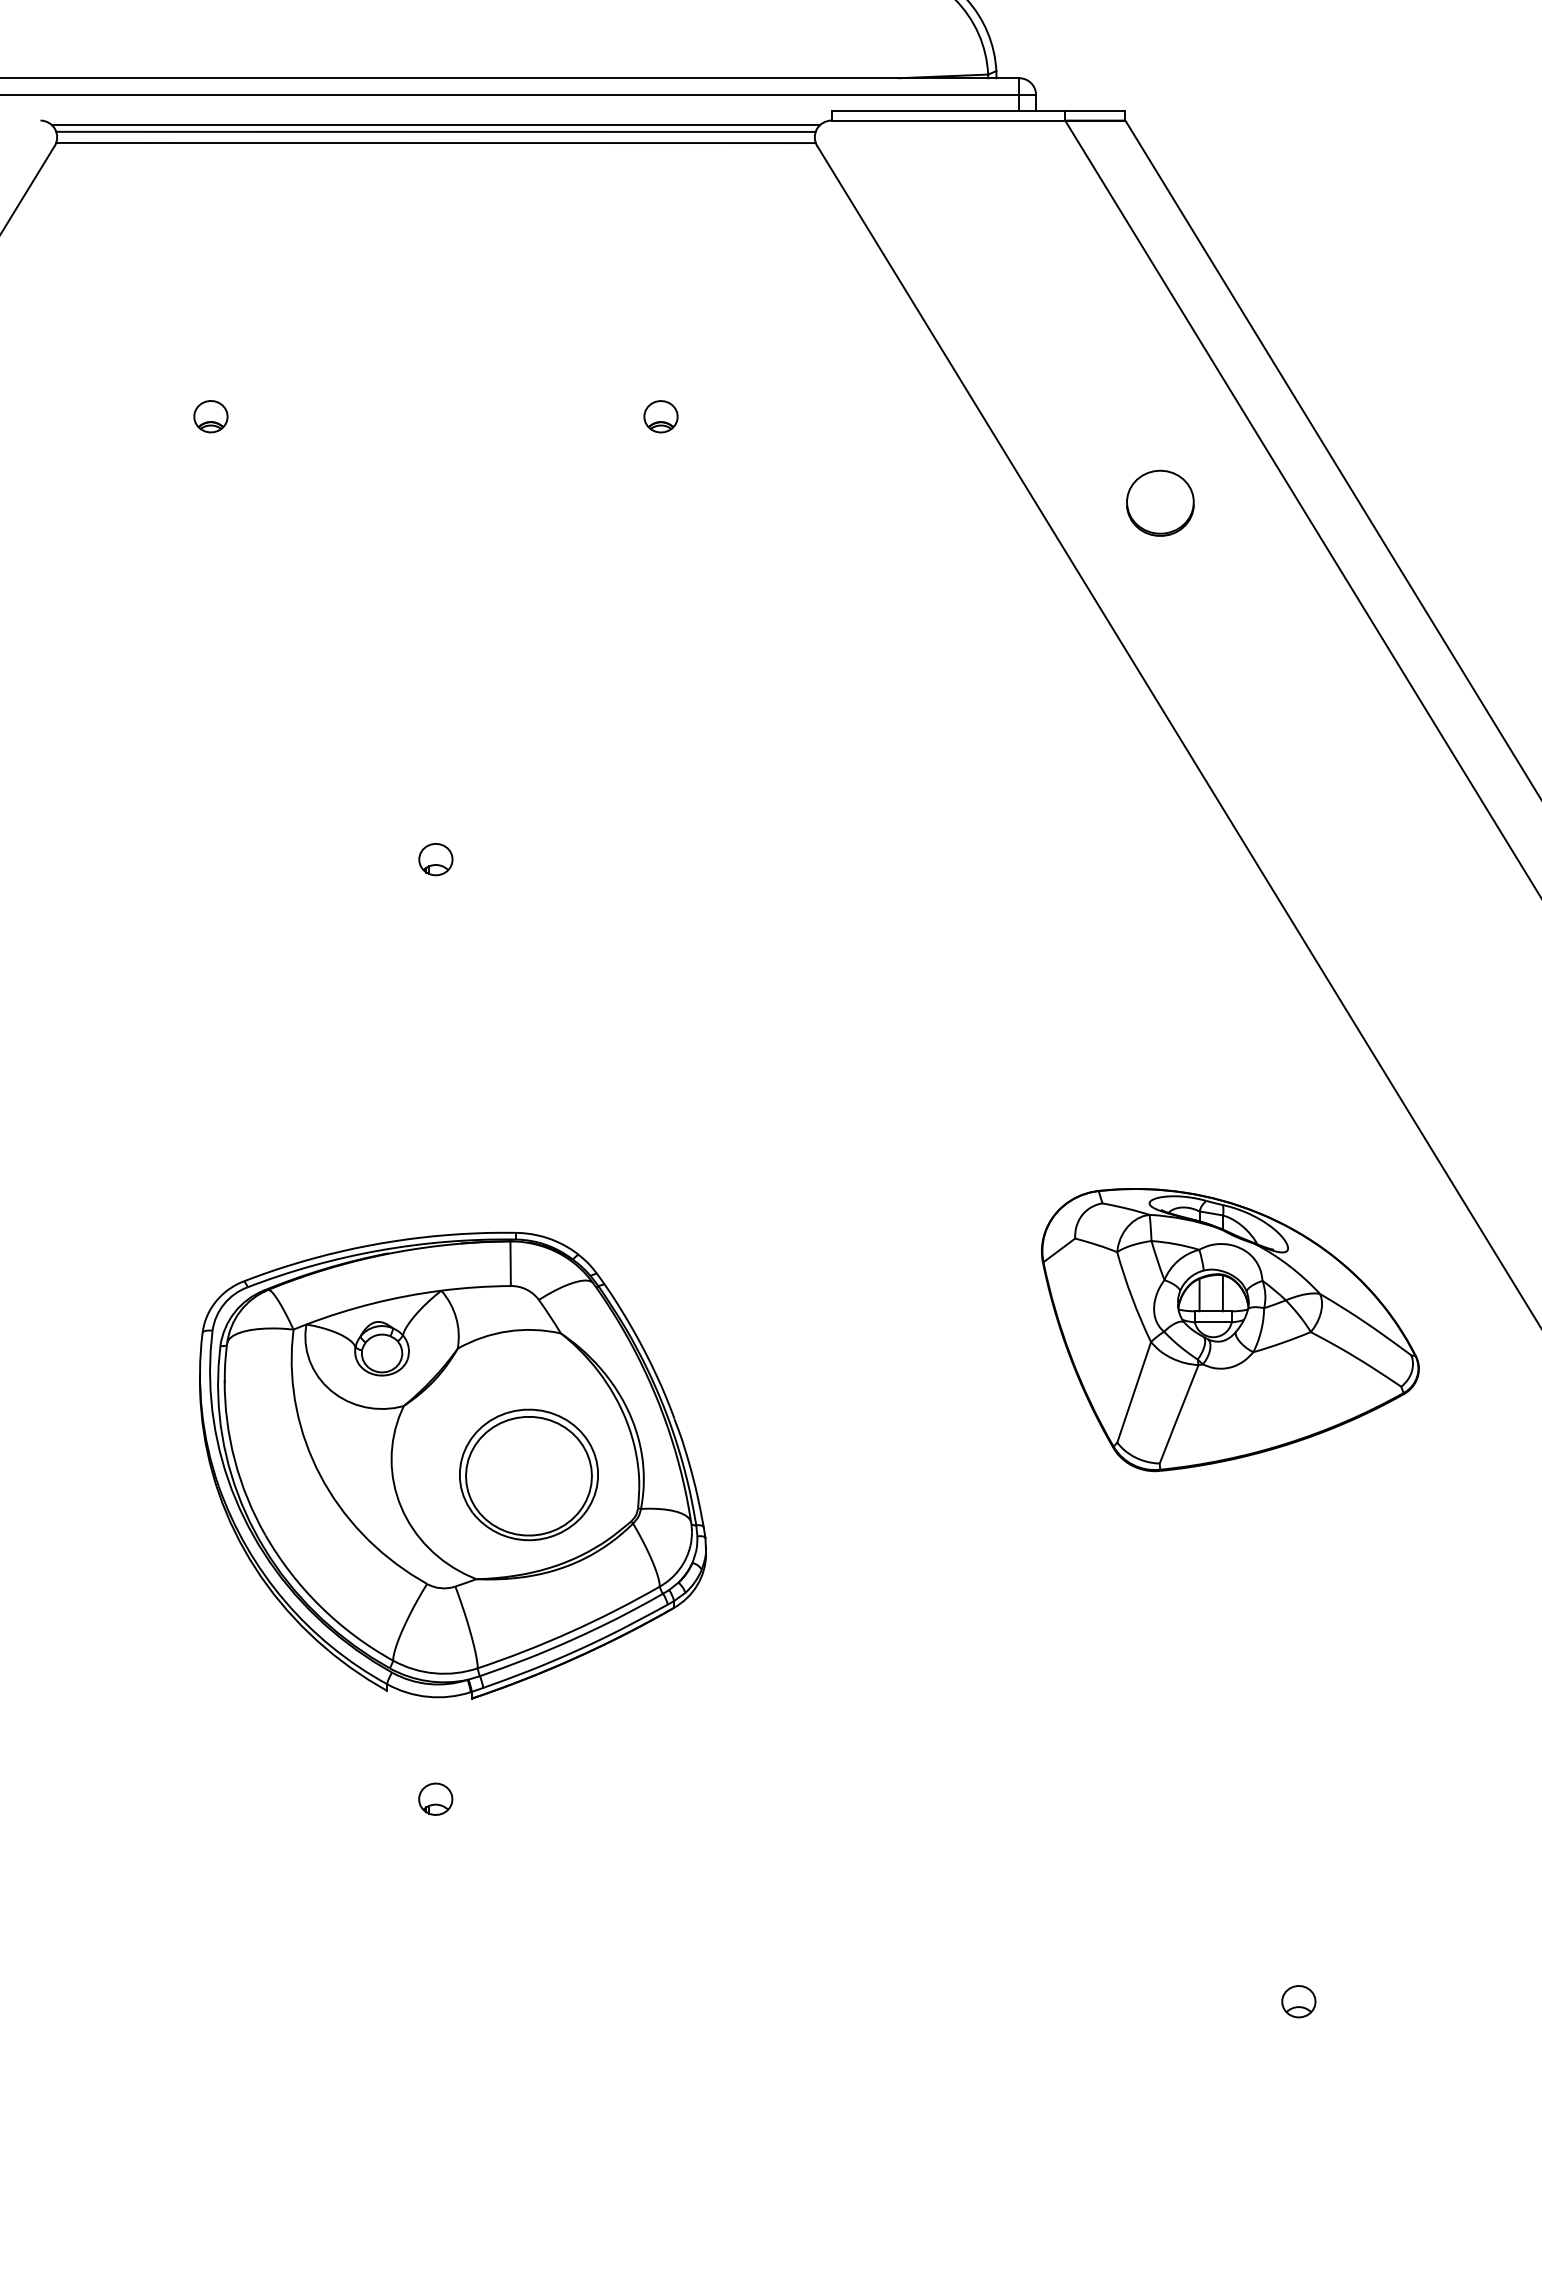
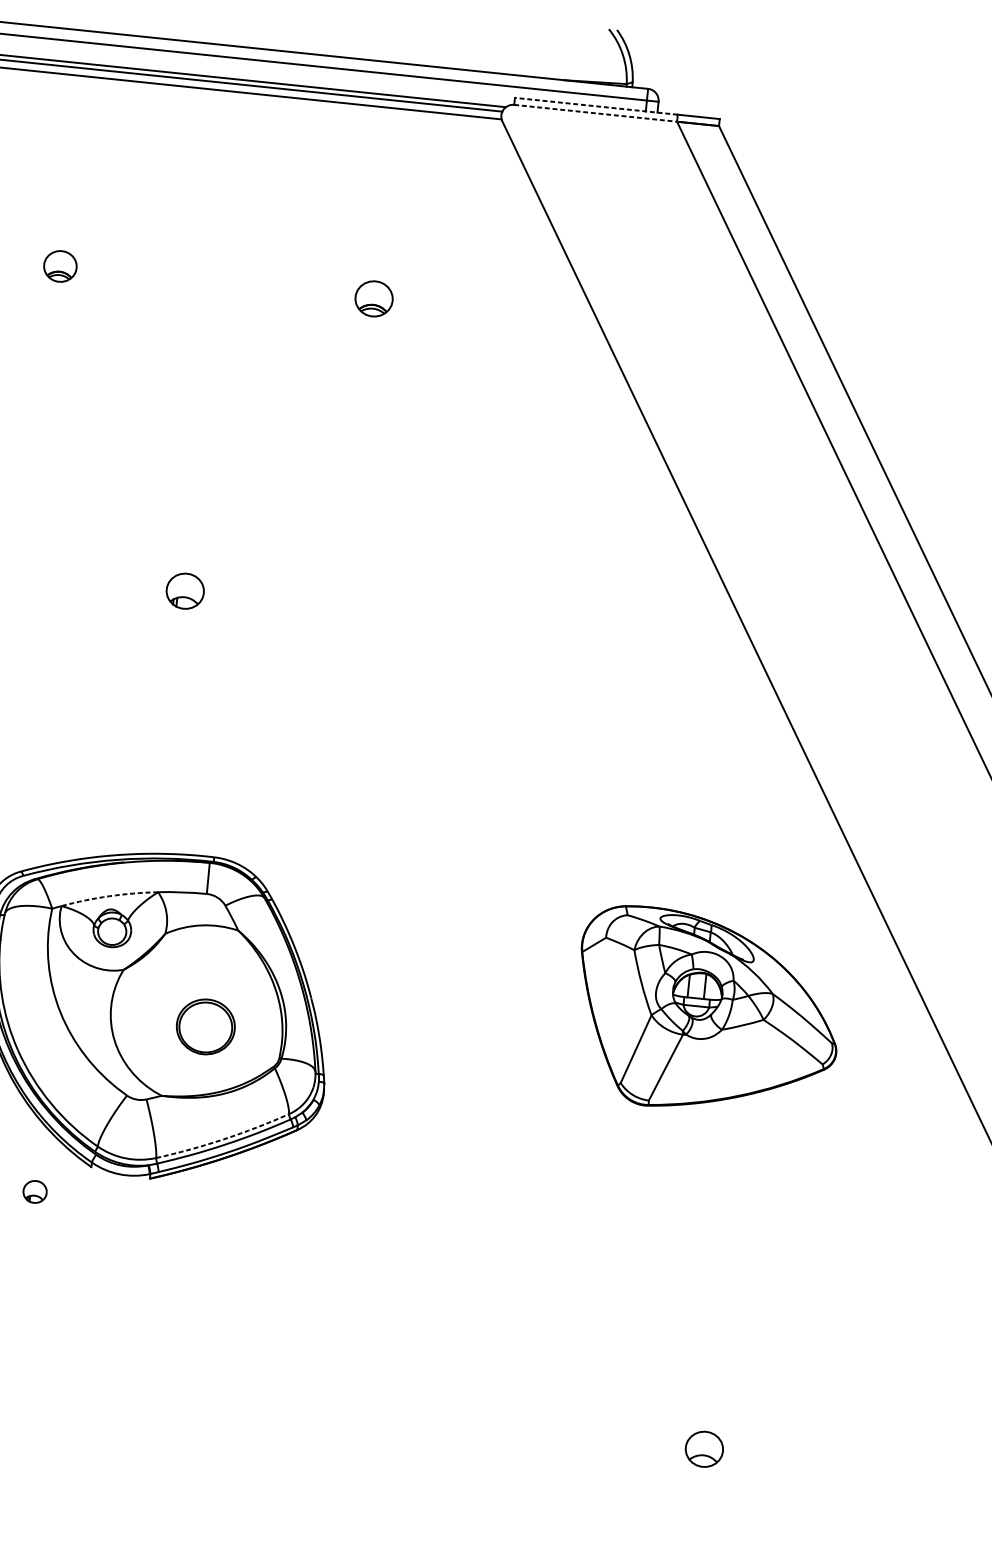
line: (948, 110) -> (596, 106), solid -> dashed
line: (948, 120) -> (595, 113), solid -> dashed
part: (210, 416) -> (60, 266), size x1.4
part: (660, 416) -> (373, 298), size x1.6
part: (1160, 502) -> (715, 394), removed
part: (435, 859) -> (185, 591), size x1.6
arc: (372, 1303) -> (109, 896), solid -> dashed
part: (1230, 1330) -> (707, 1012), moved
part: (528, 1474) -> (205, 1026), size x0.6
arc: (570, 1631) -> (223, 1139), solid -> dashed
part: (435, 1798) -> (34, 1191), moved
part: (1298, 2001) -> (704, 1449), size x1.6

